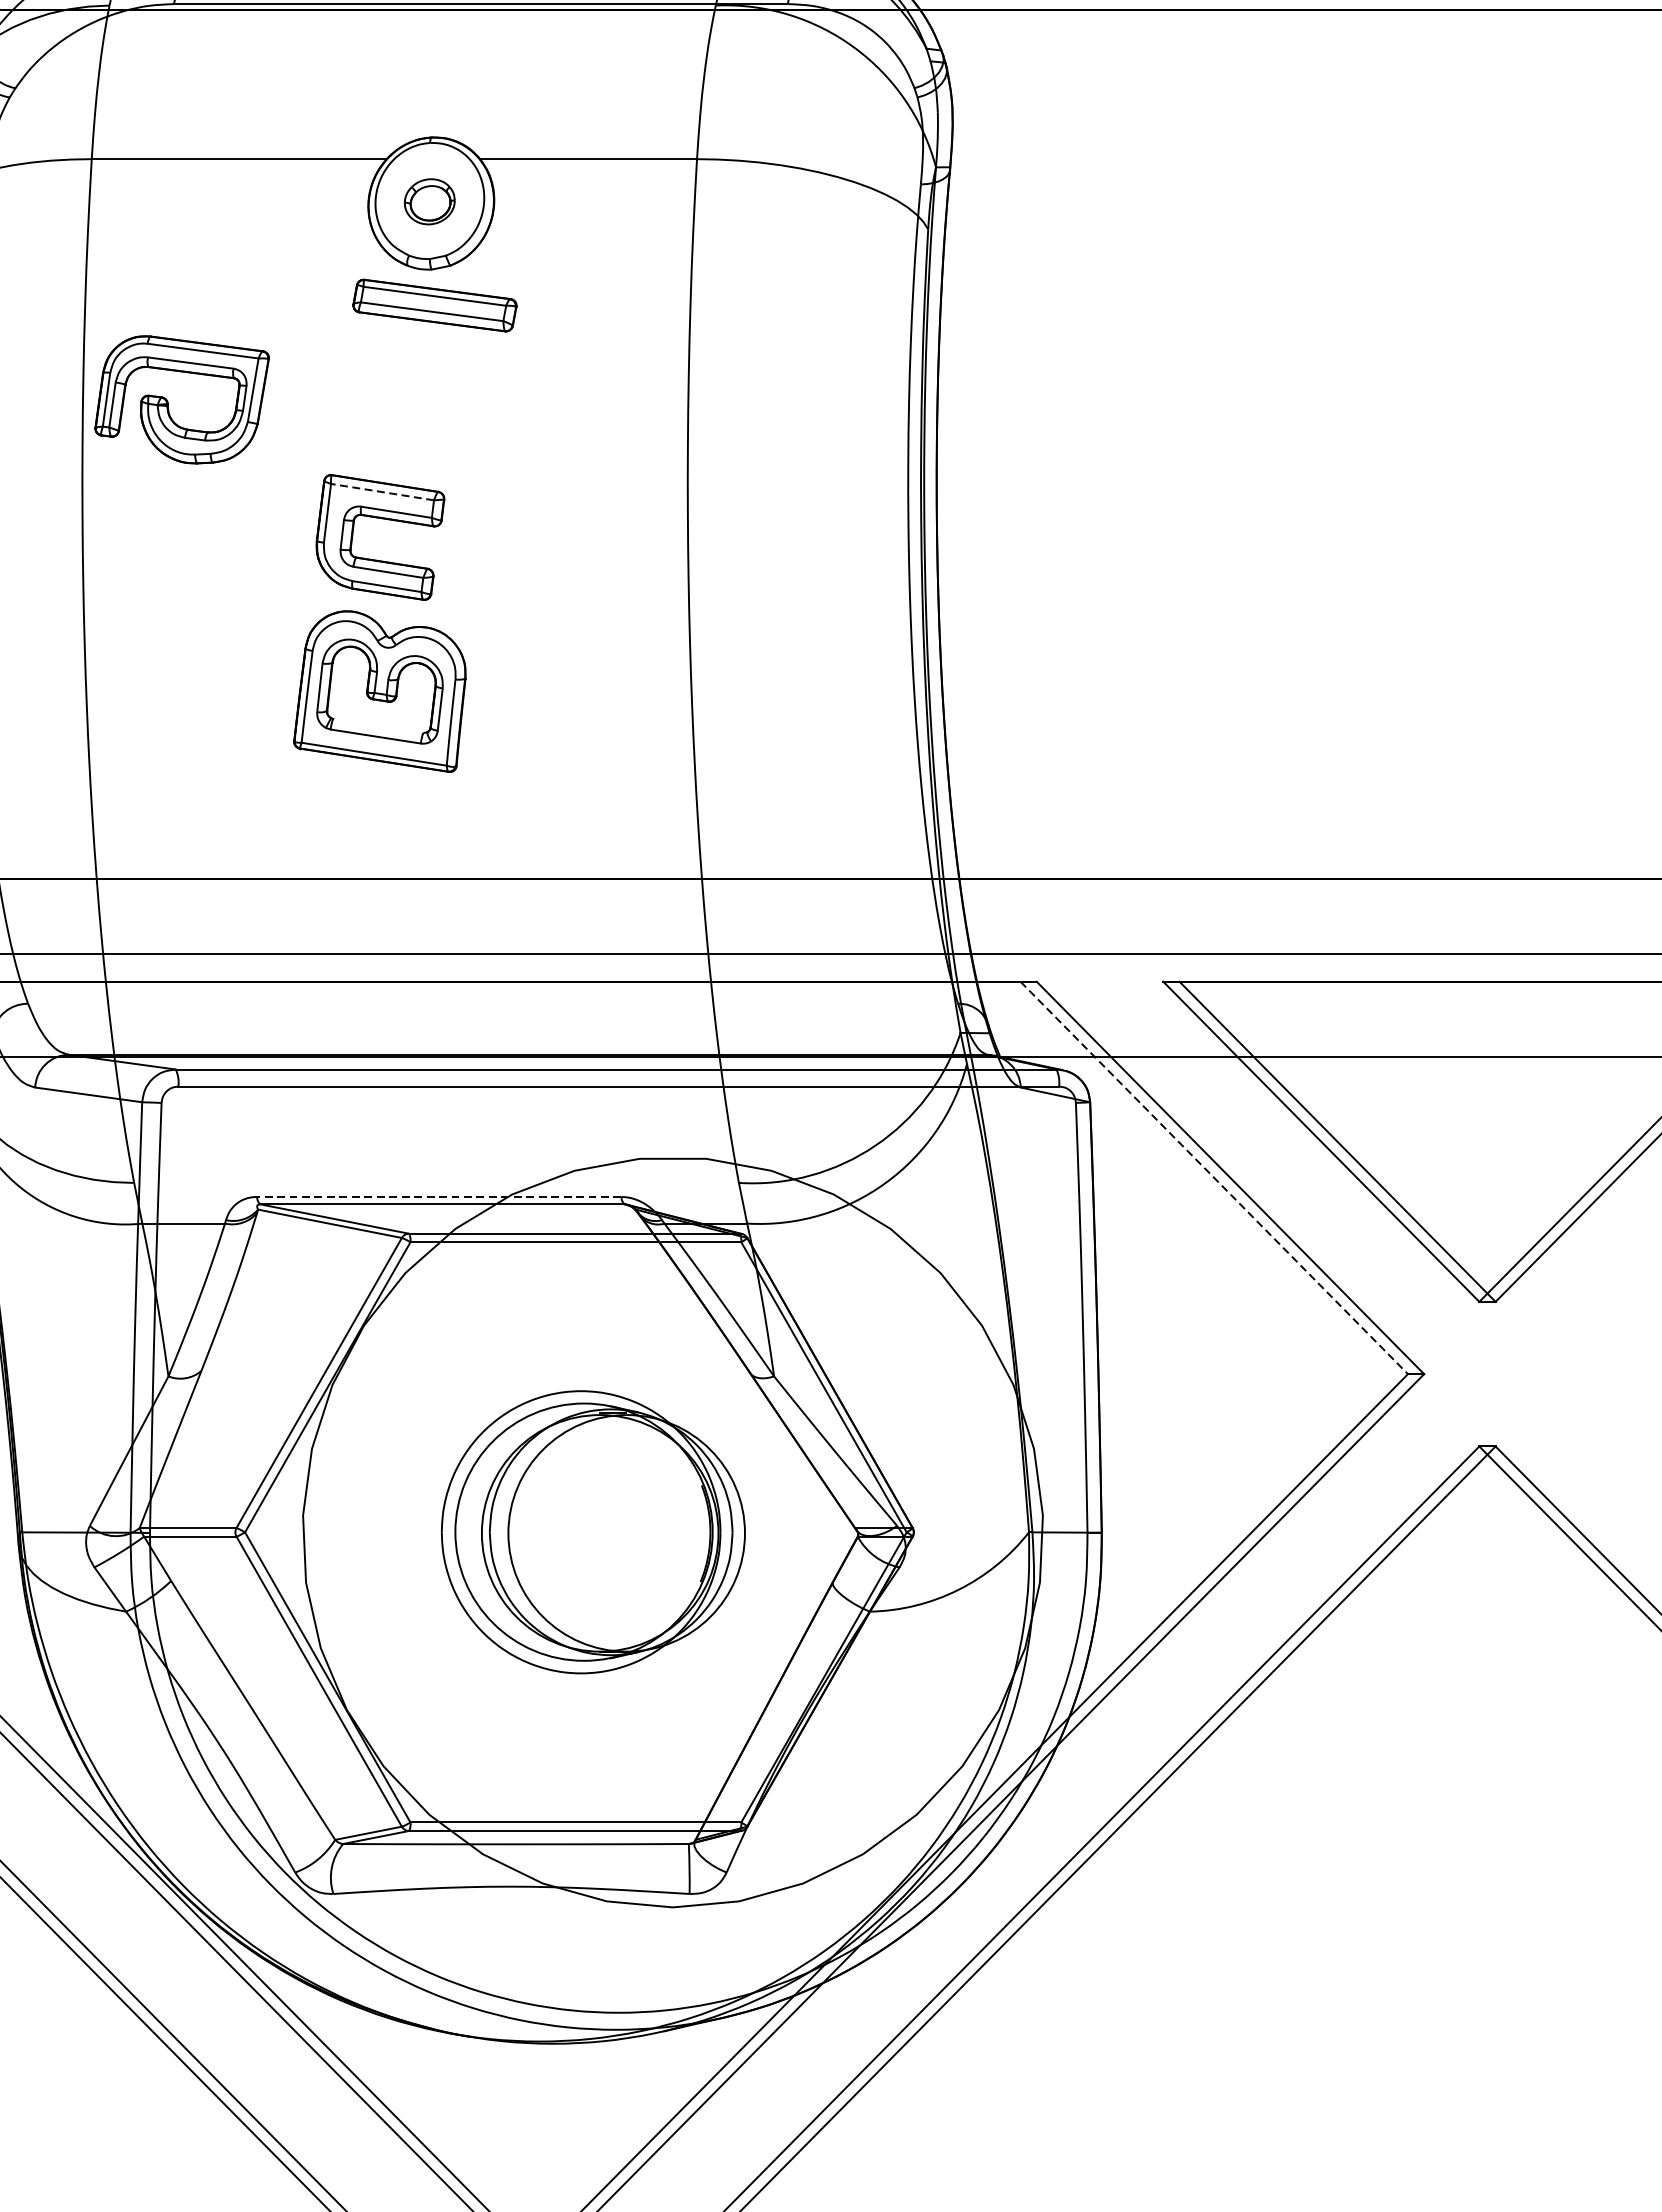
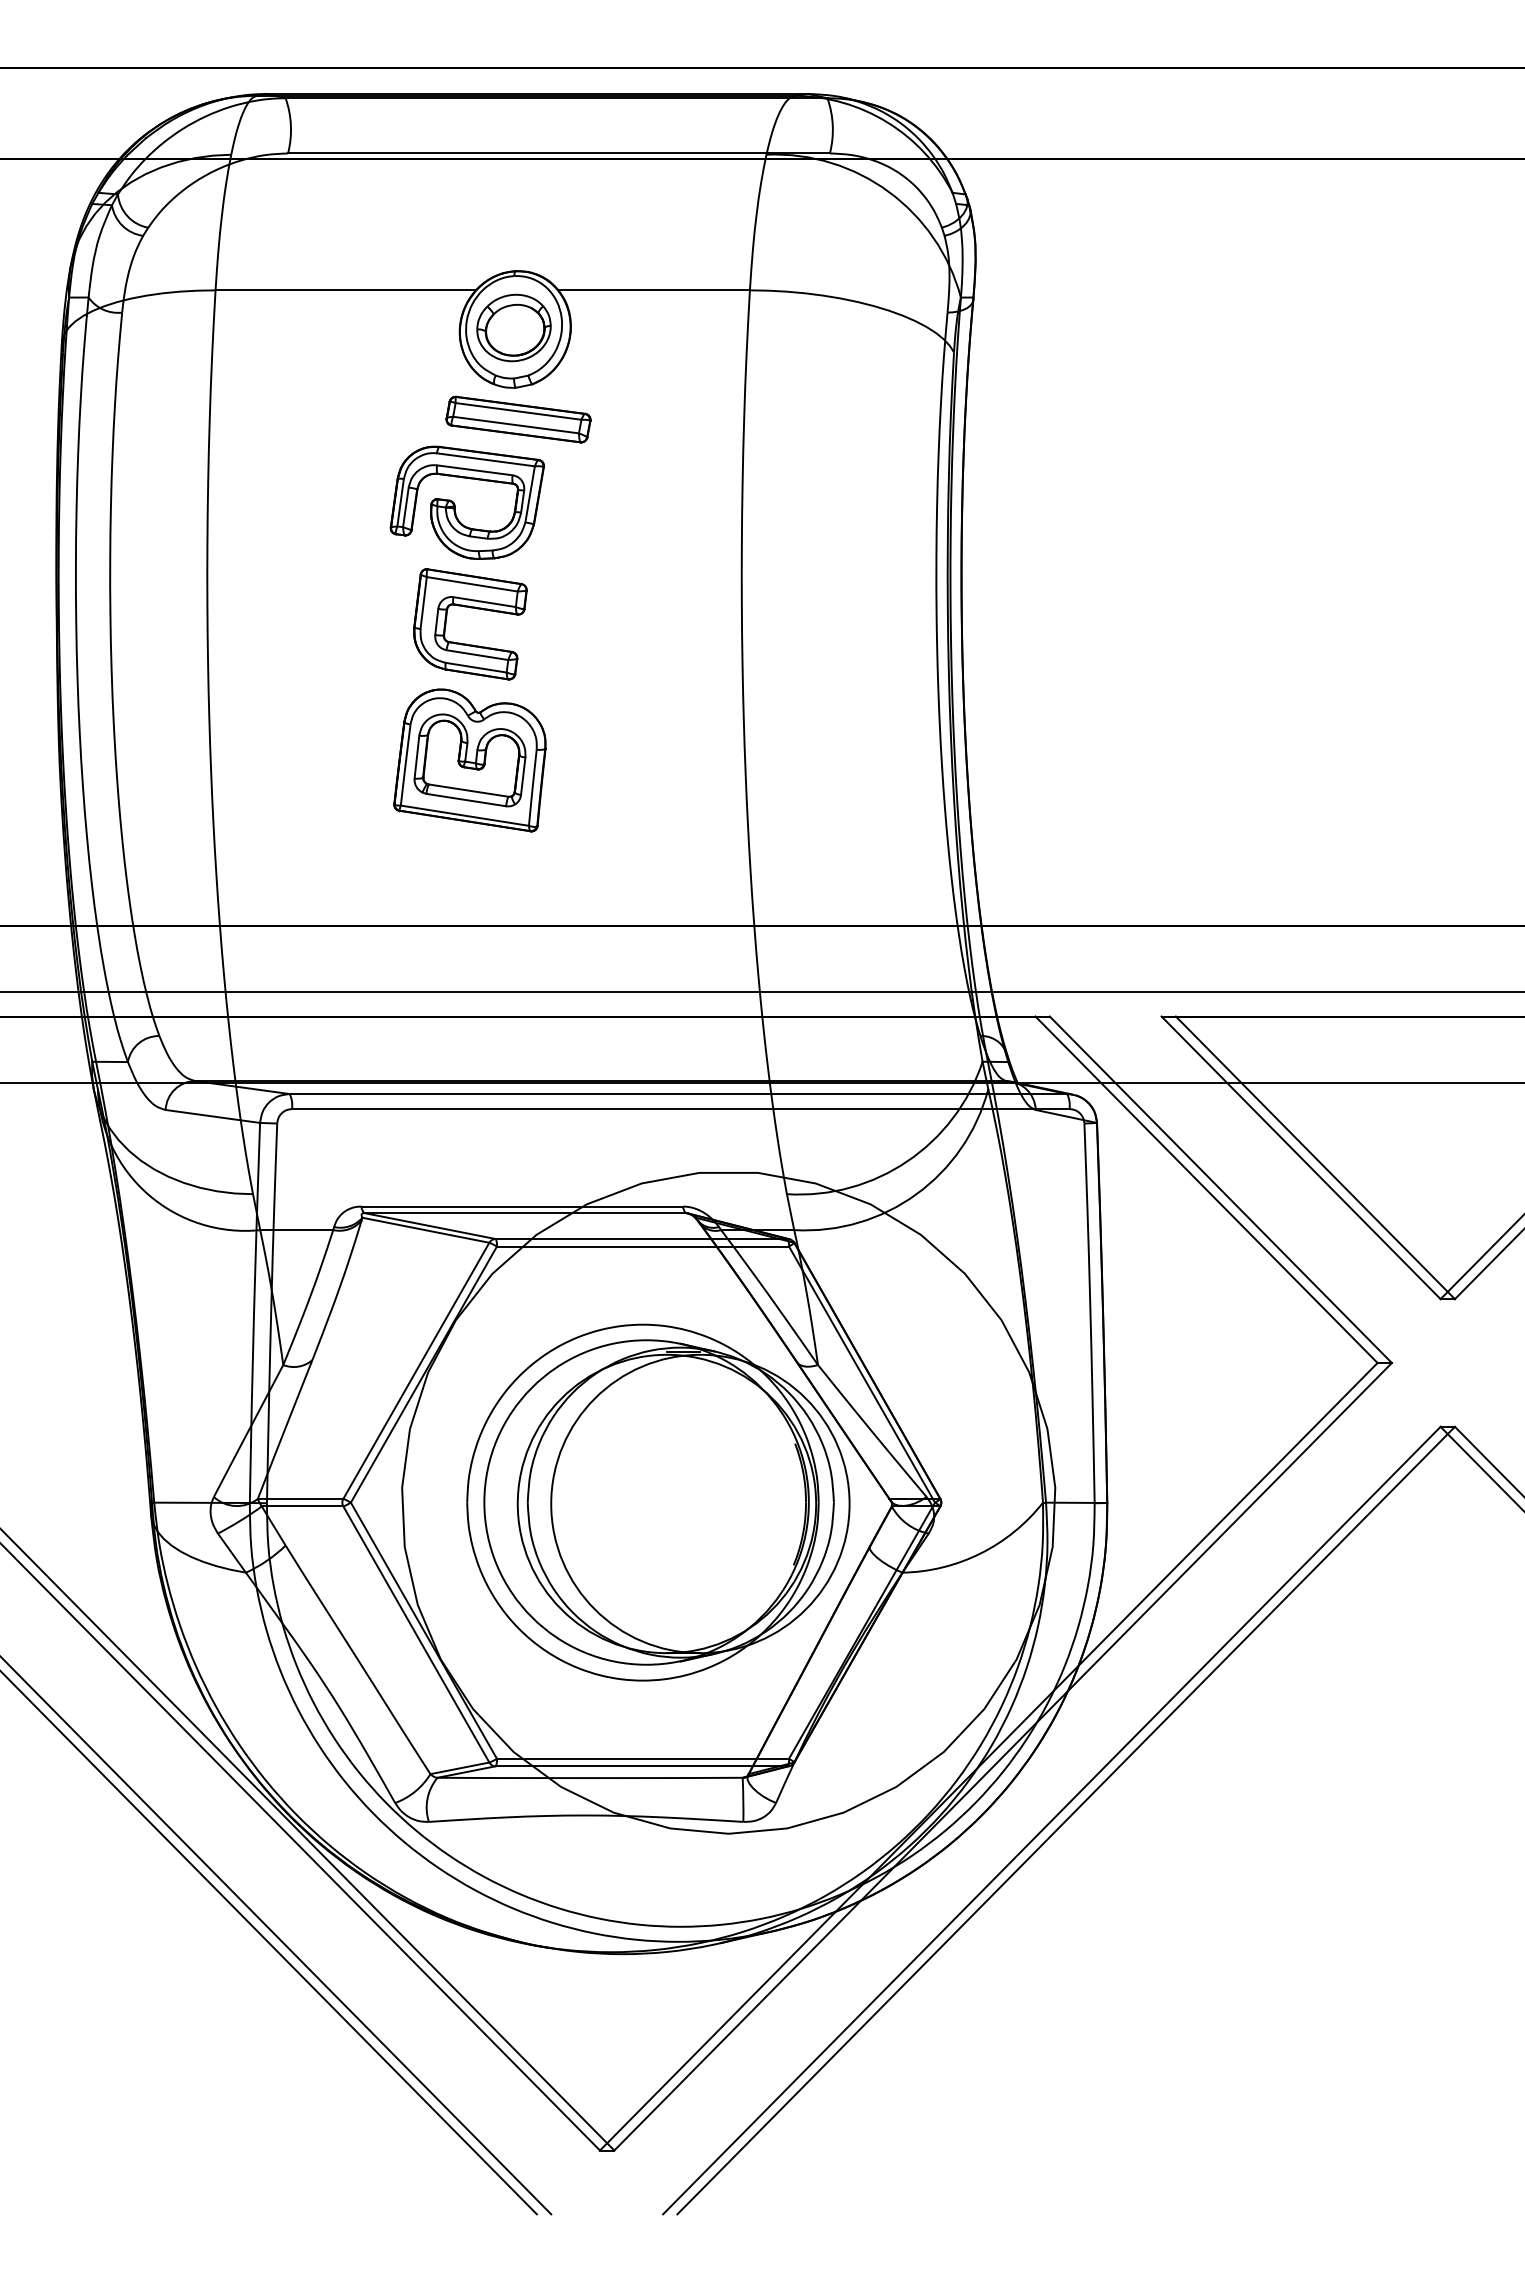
part: (429, 201) -> (513, 327), size x1.67
part: (168, 401) -> (455, 504), moved
line: (381, 492) -> (471, 584), dashed -> solid
line: (378, 725) -> (468, 790), added
line: (1214, 1178) -> (1206, 1190), dashed -> solid
line: (439, 1196) -> (522, 1206), dashed -> solid
part: (593, 1532) -> (658, 1502), size x1.43

